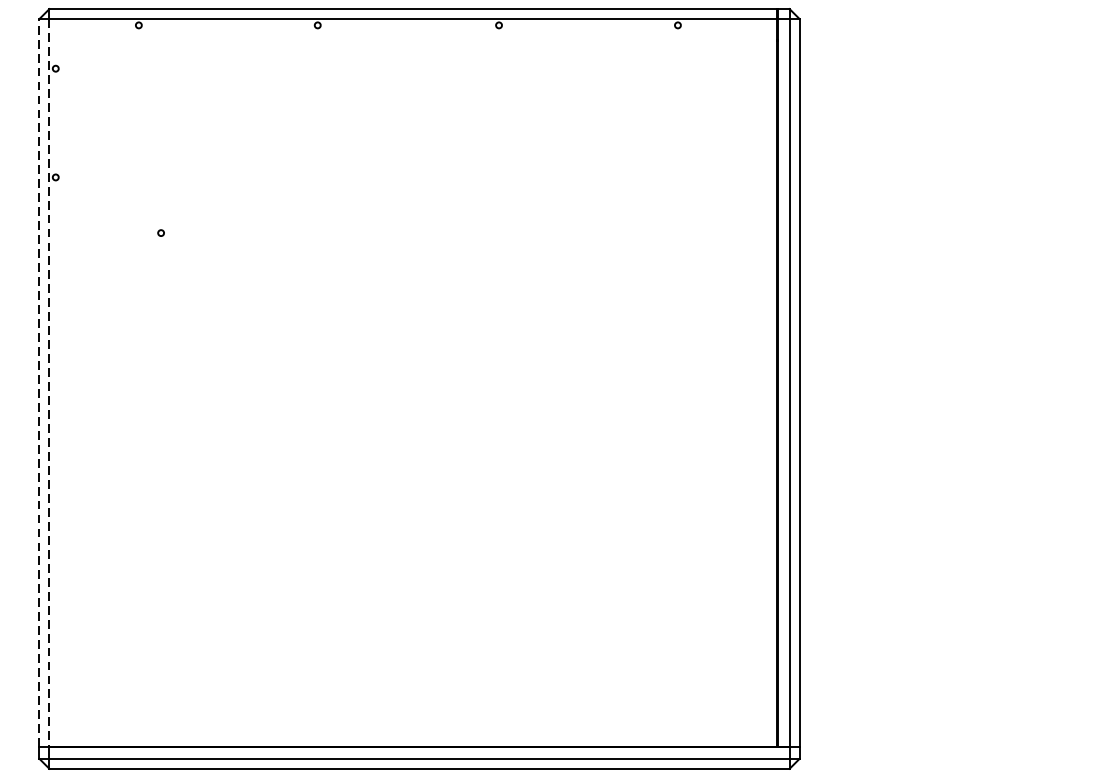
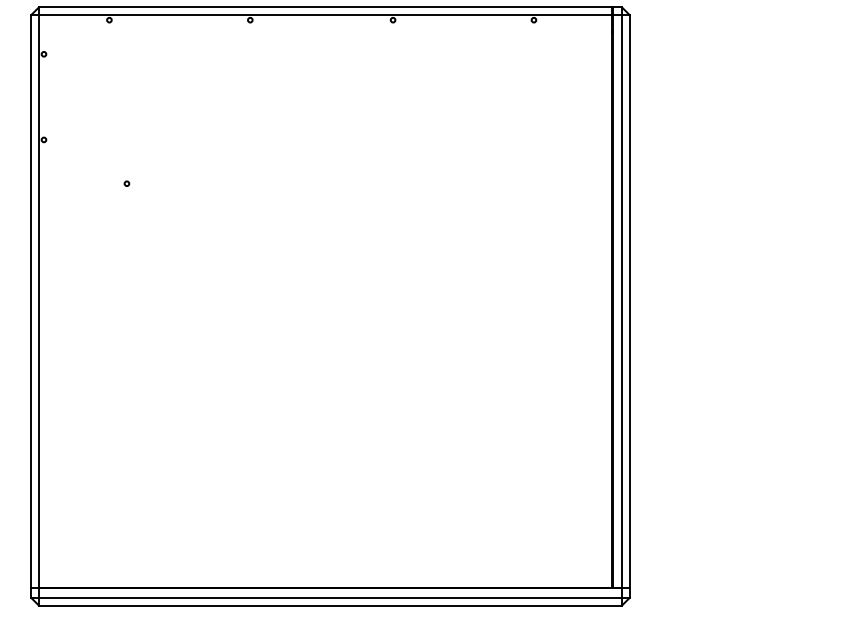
line: (39, 382) -> (31, 301), dashed -> solid
line: (48, 382) -> (38, 301), dashed -> solid

